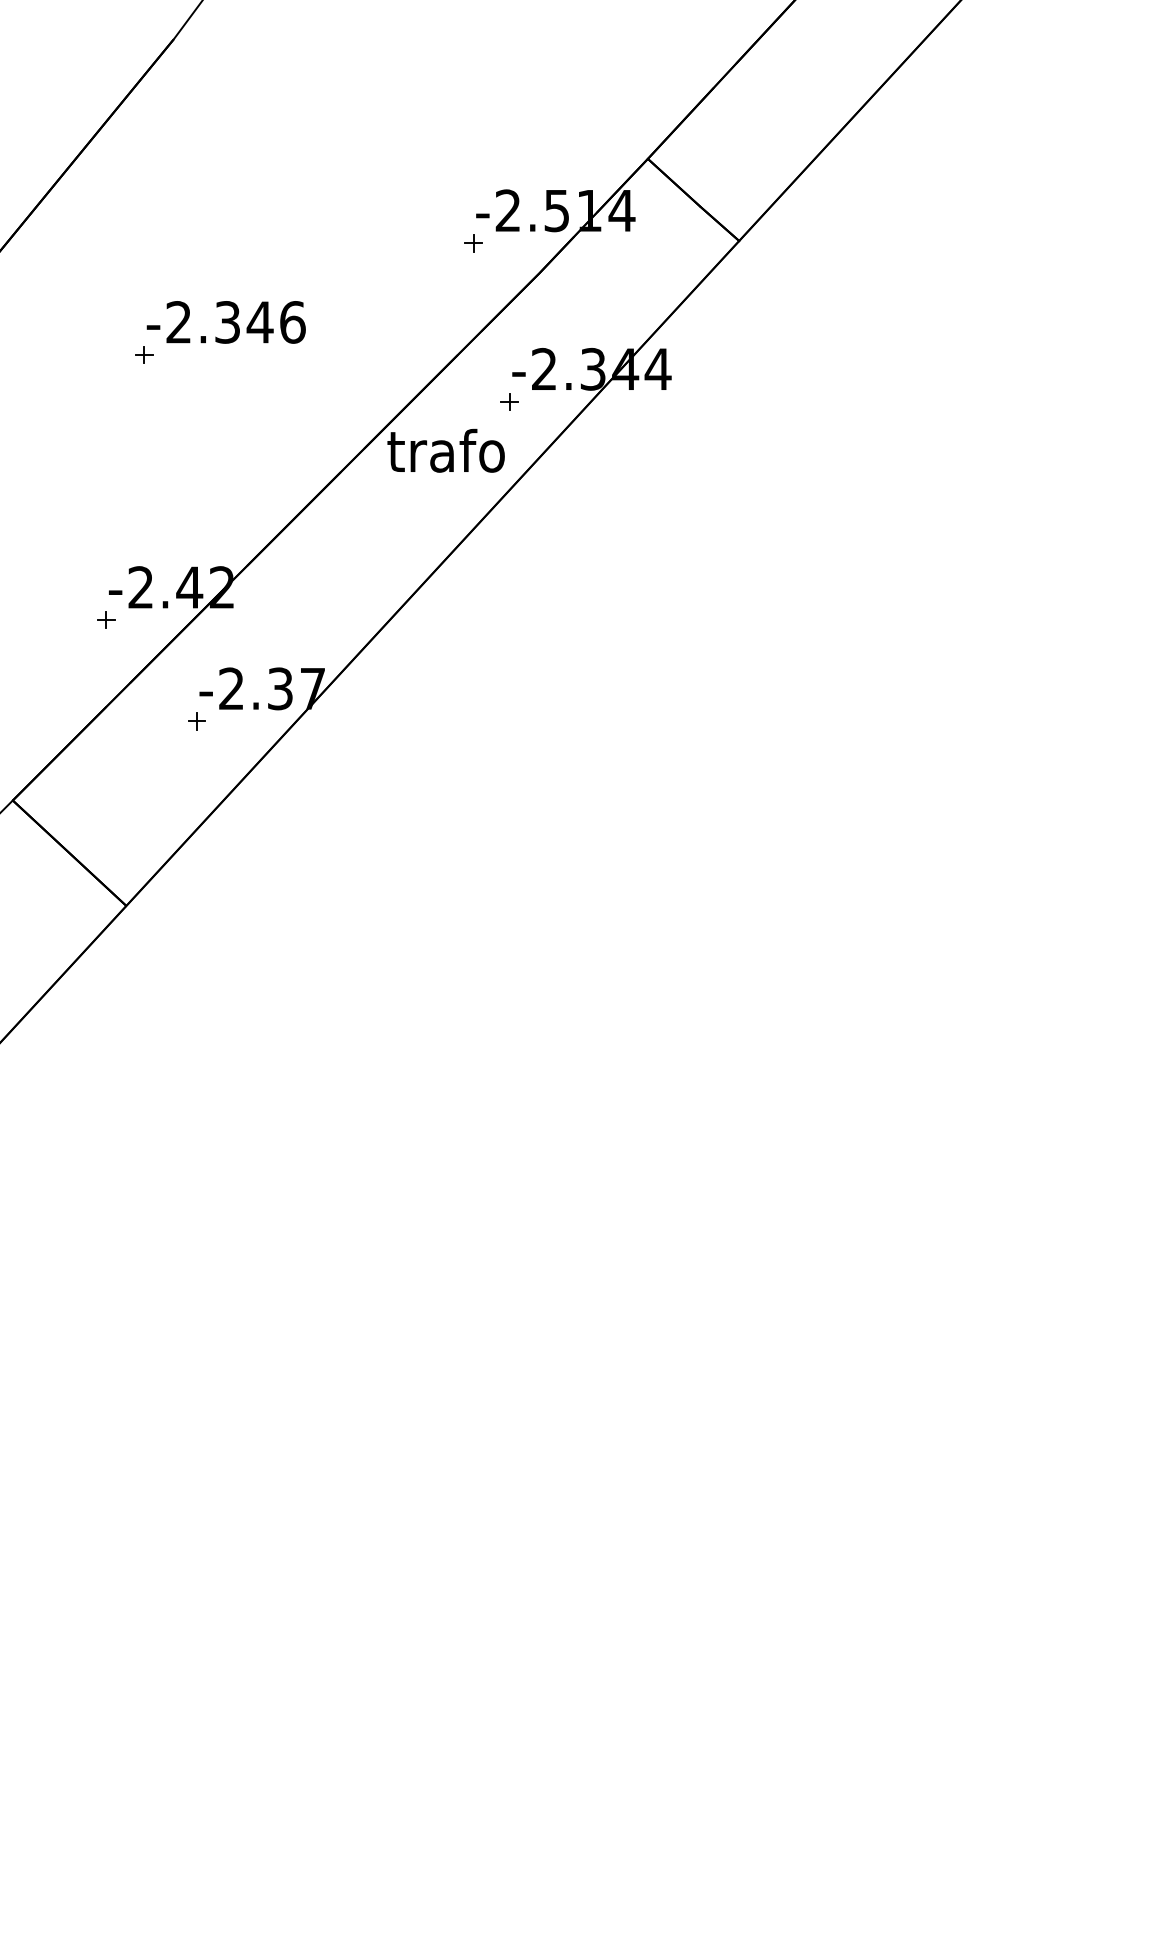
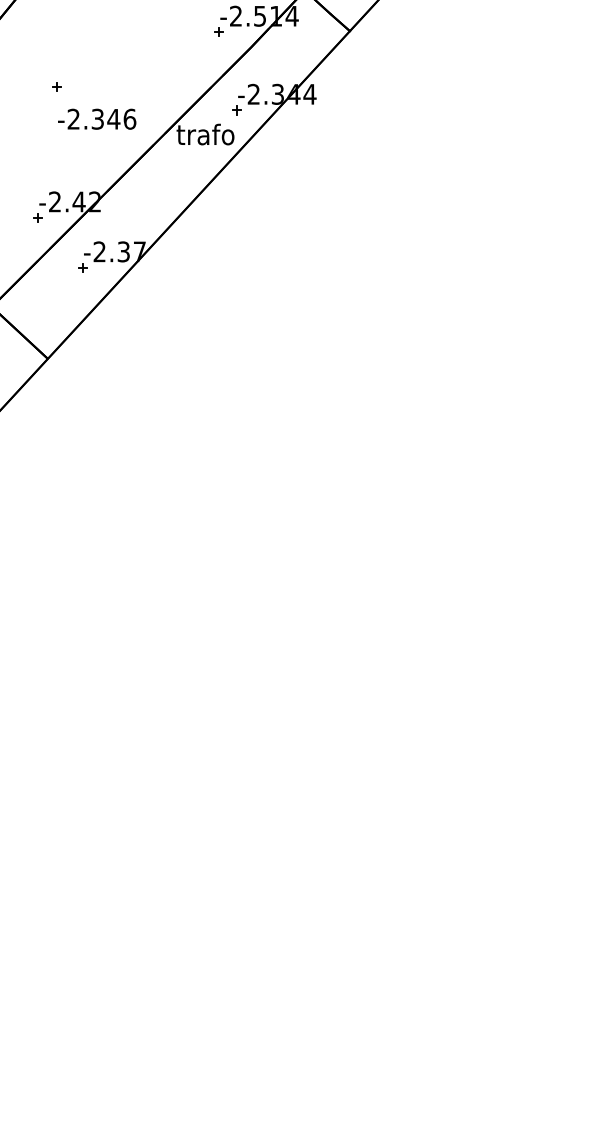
text: (226, 320) -> (97, 118), moved

